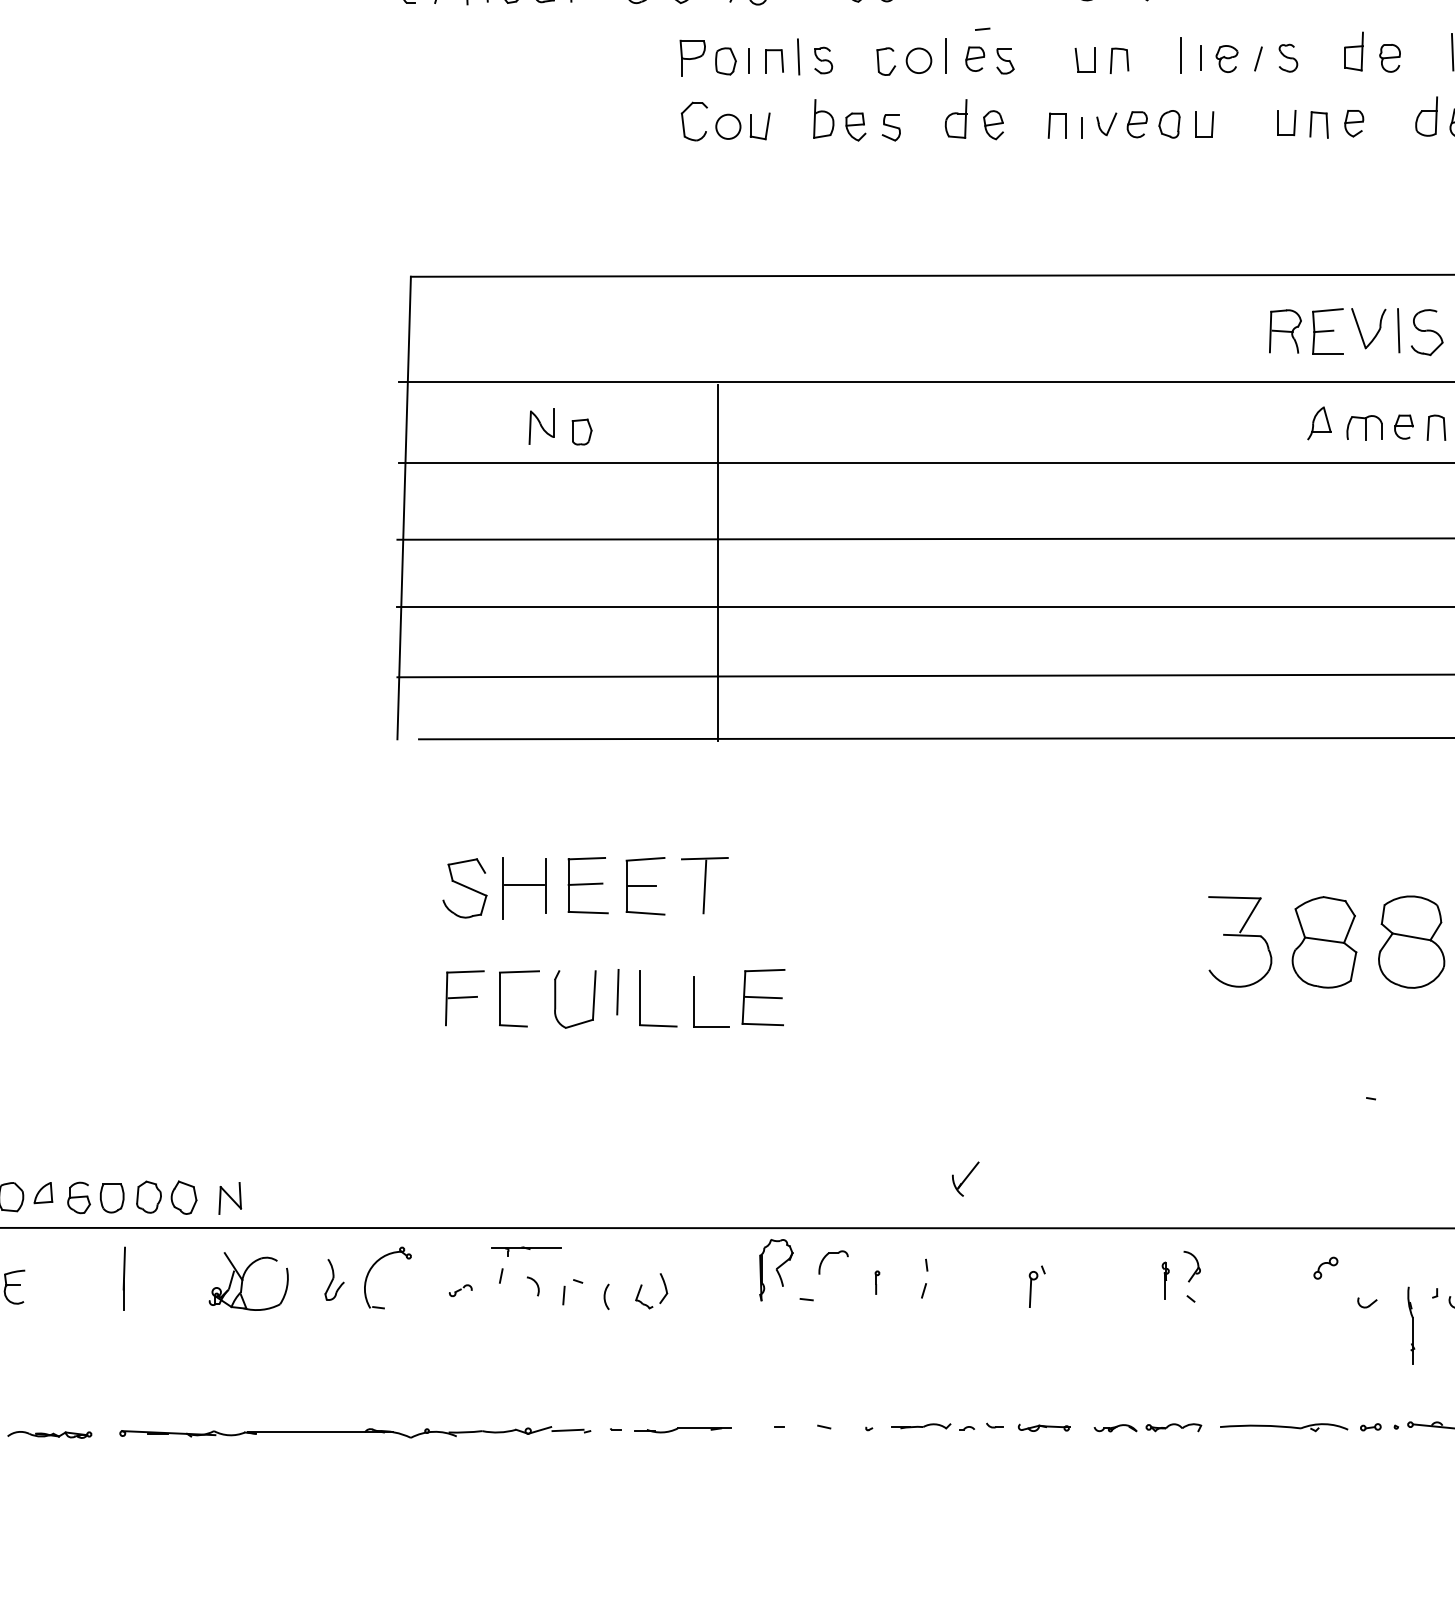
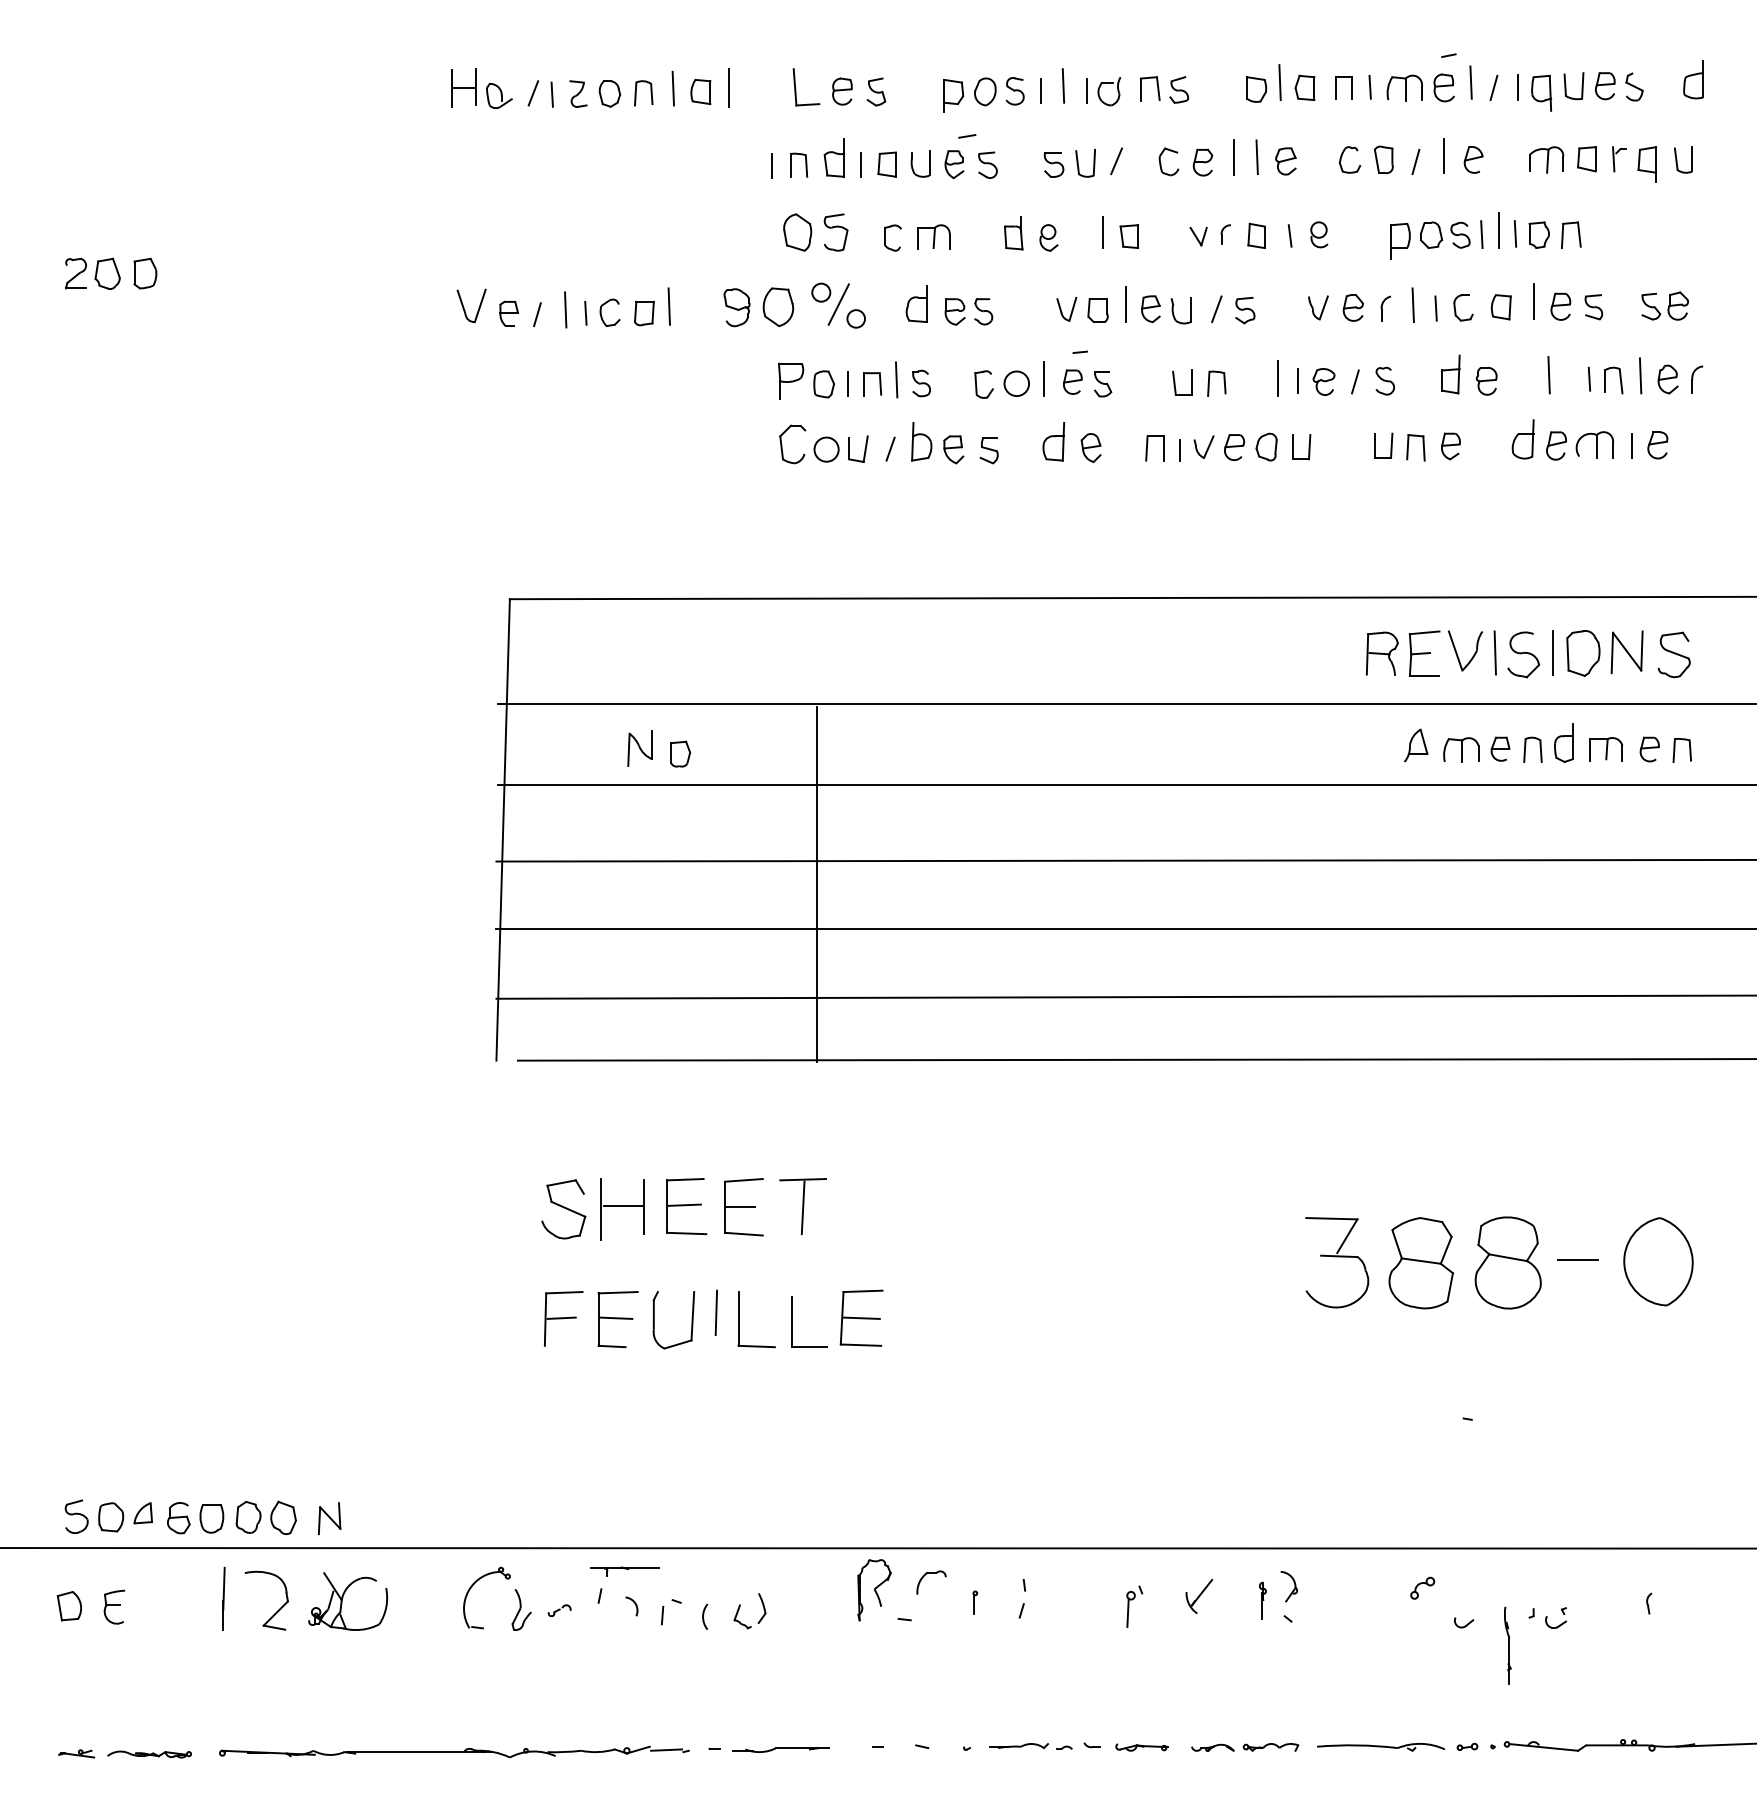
line: (792, 125) -> (890, 448), added
line: (517, 996) -> (616, 1317), added
part: (965, 1179) -> (1199, 1596), moved
part: (334, 1279) -> (521, 1609), moved
part: (177, 1290) -> (277, 1610), added

